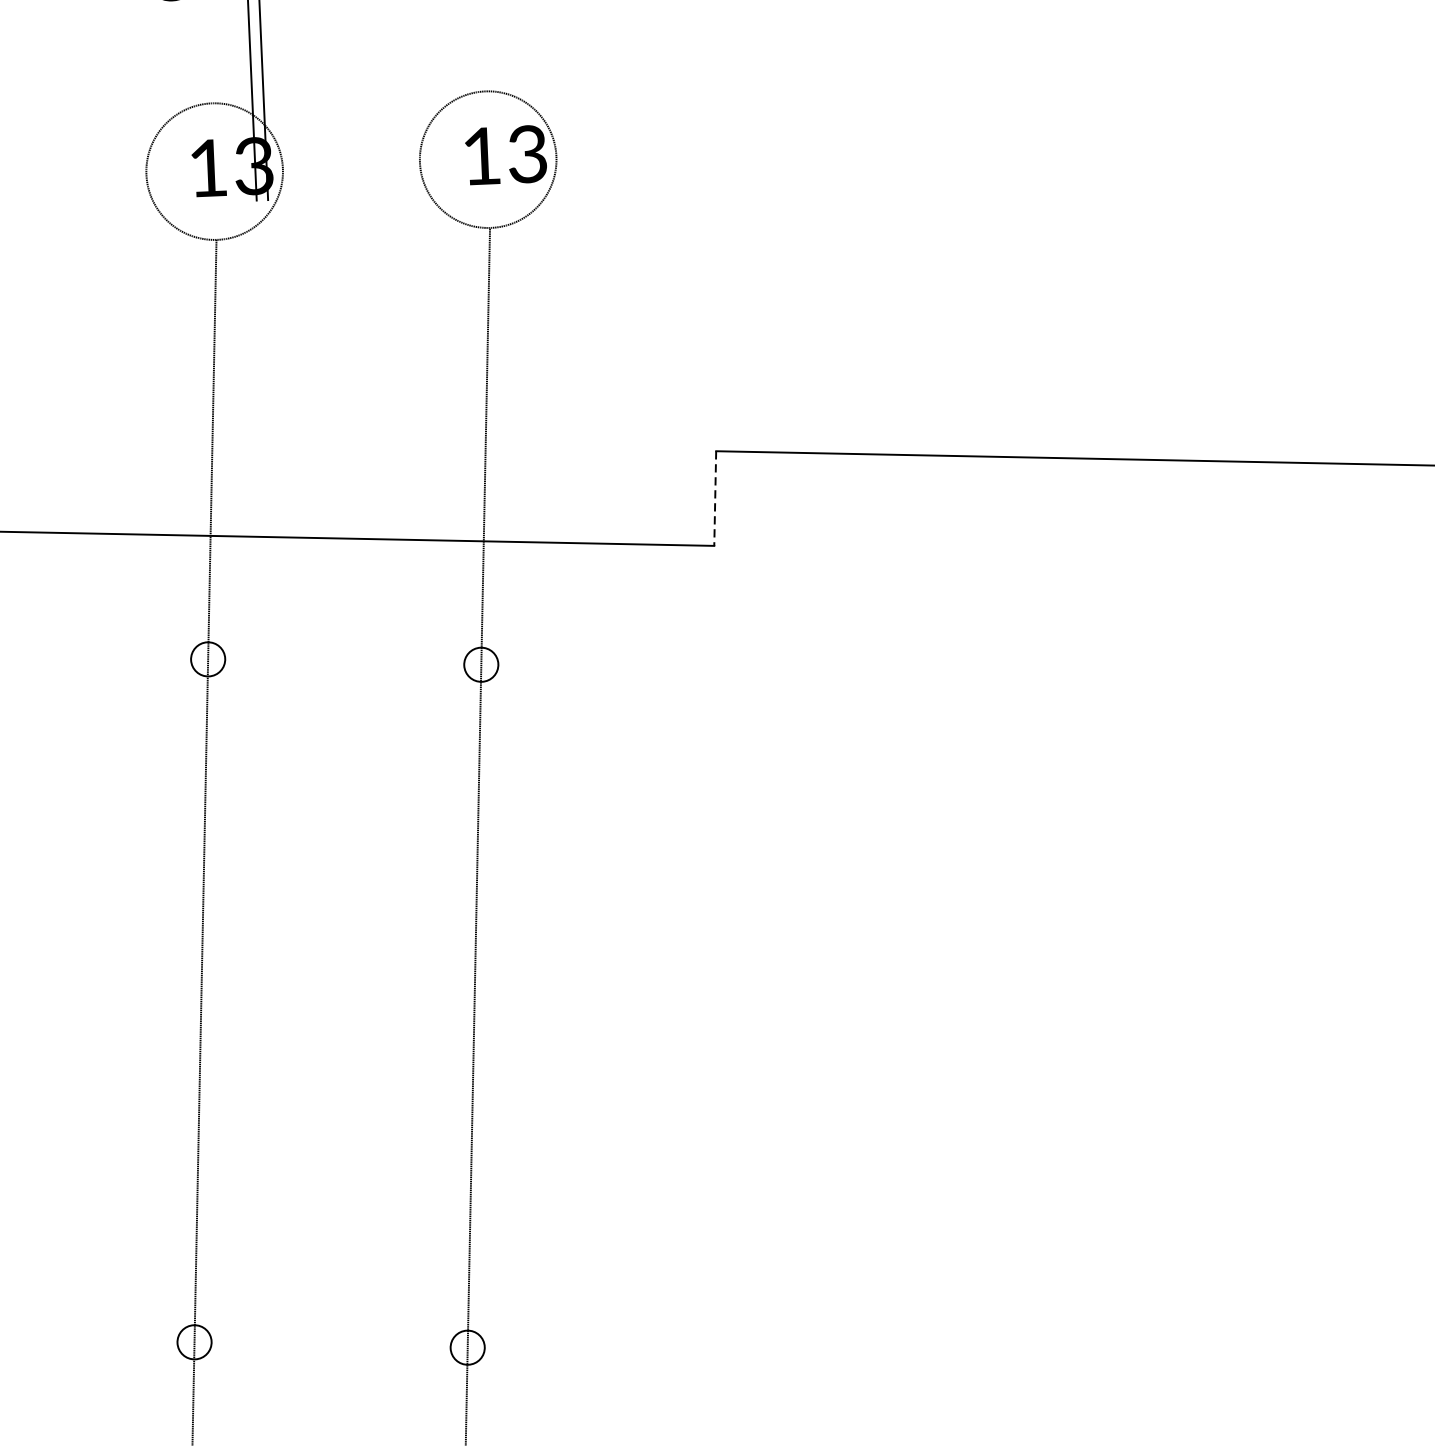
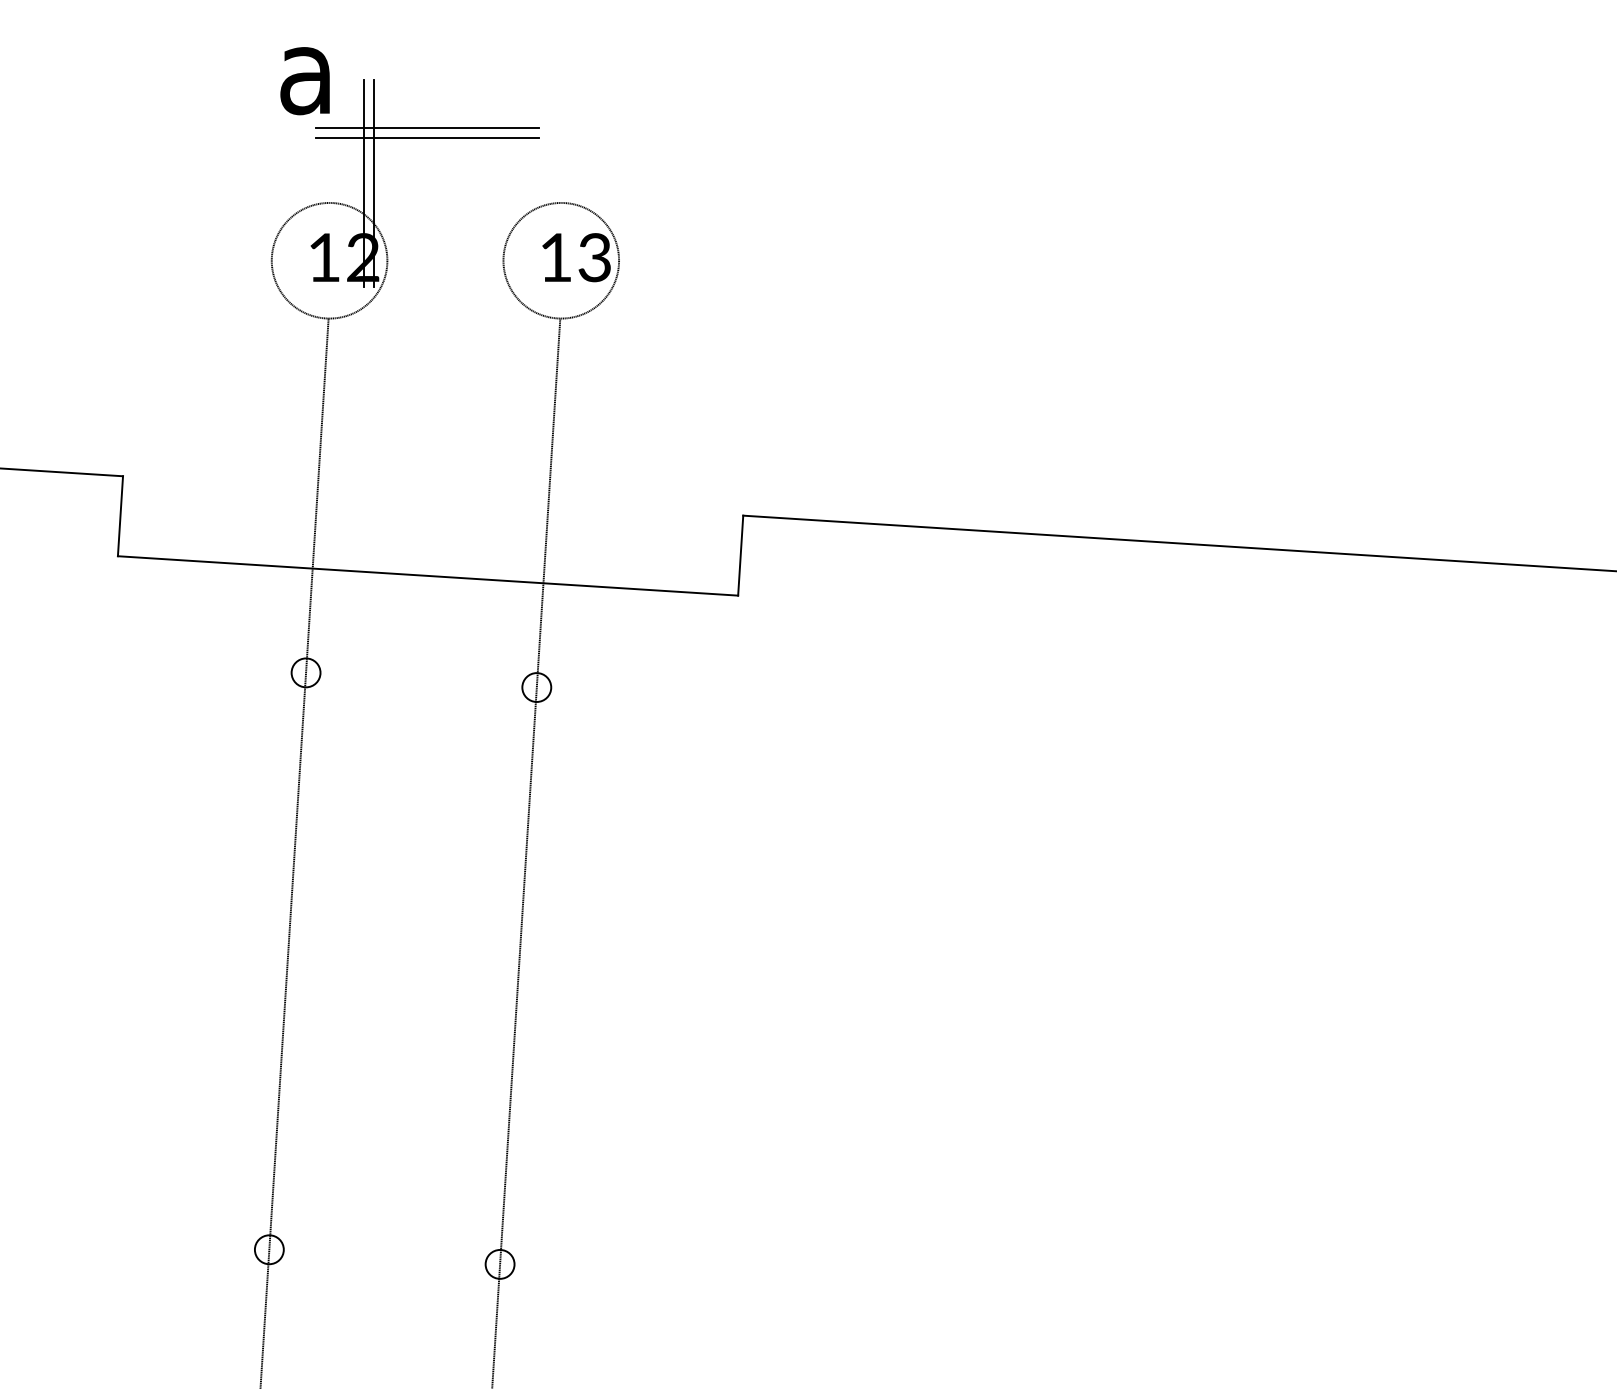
line: (322, 10) -> (426, 128), added
line: (322, 21) -> (426, 137), added
text: (254, 167) -> (363, 258), 13 -> 12
line: (715, 499) -> (740, 556), dashed -> solid

